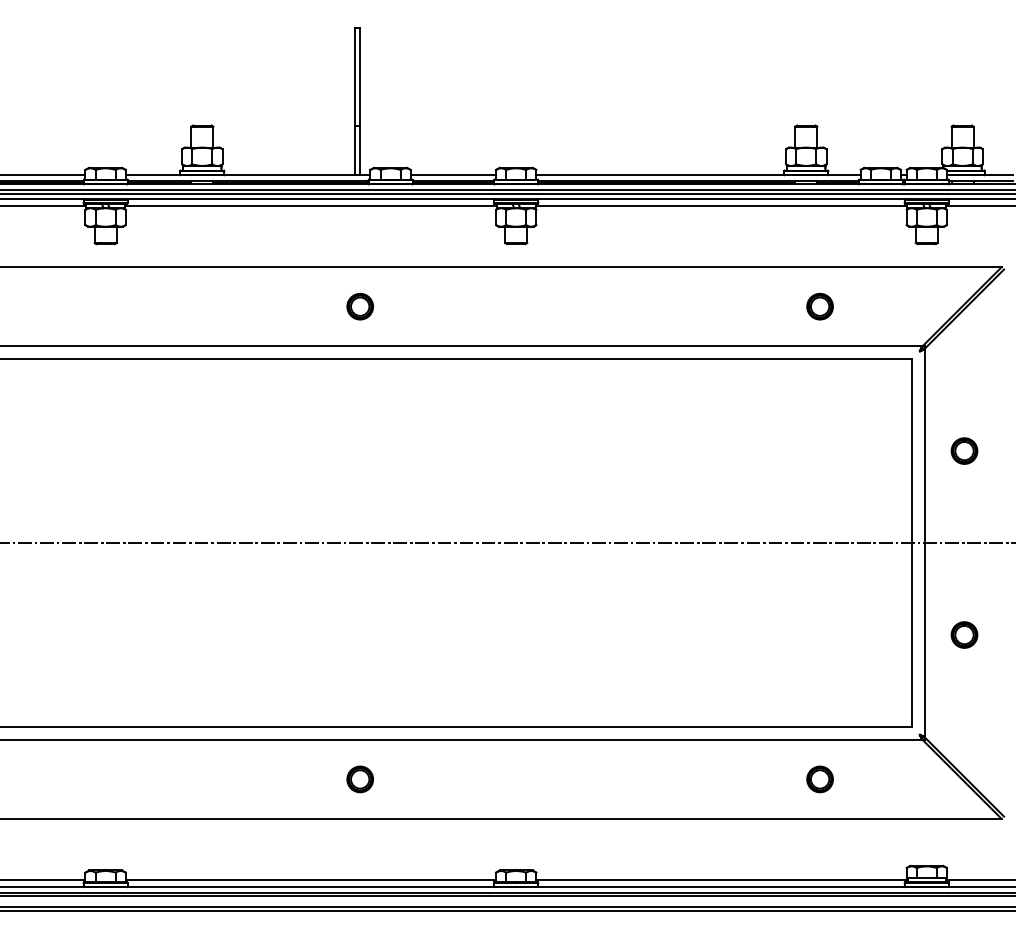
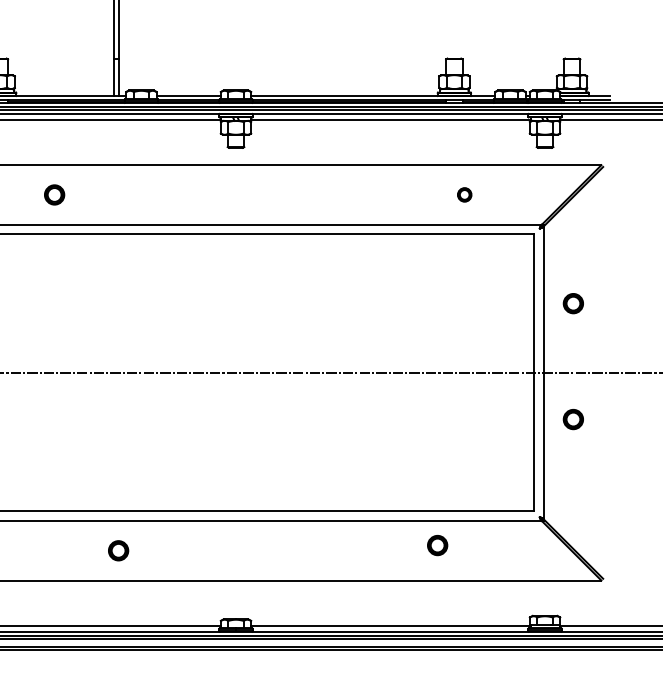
part: (359, 306) -> (54, 194), moved
part: (819, 306) -> (464, 194), size x0.7
part: (964, 634) -> (573, 419), moved
part: (819, 779) -> (437, 545), moved

